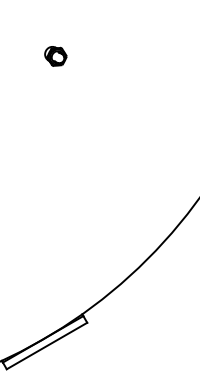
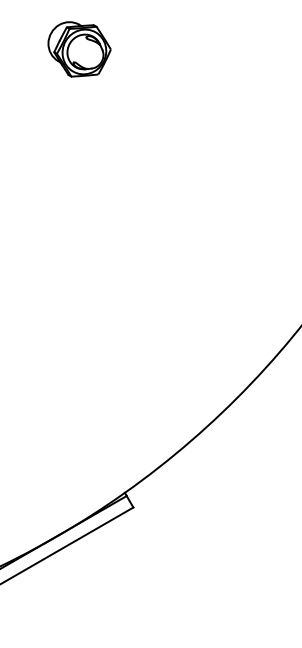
part: (55, 56) -> (78, 49), size x1.67

